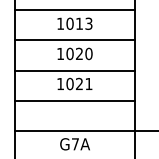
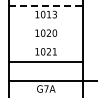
line: (75, 10) -> (46, 6), solid -> dashed
line: (73, 39) -> (45, 24), removed
line: (73, 70) -> (45, 43), removed

